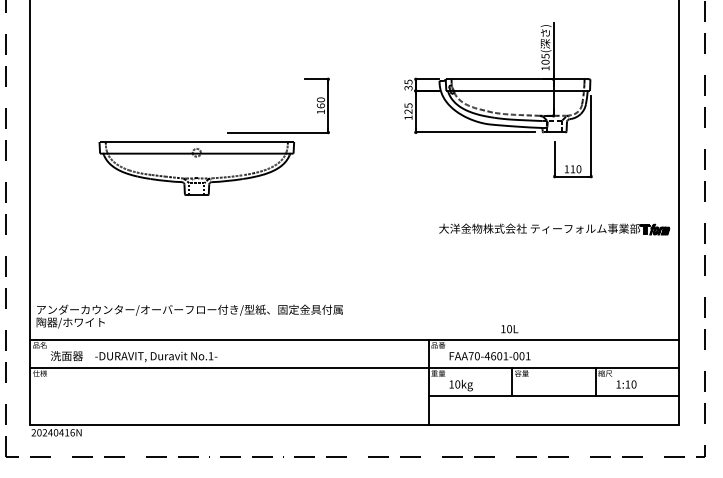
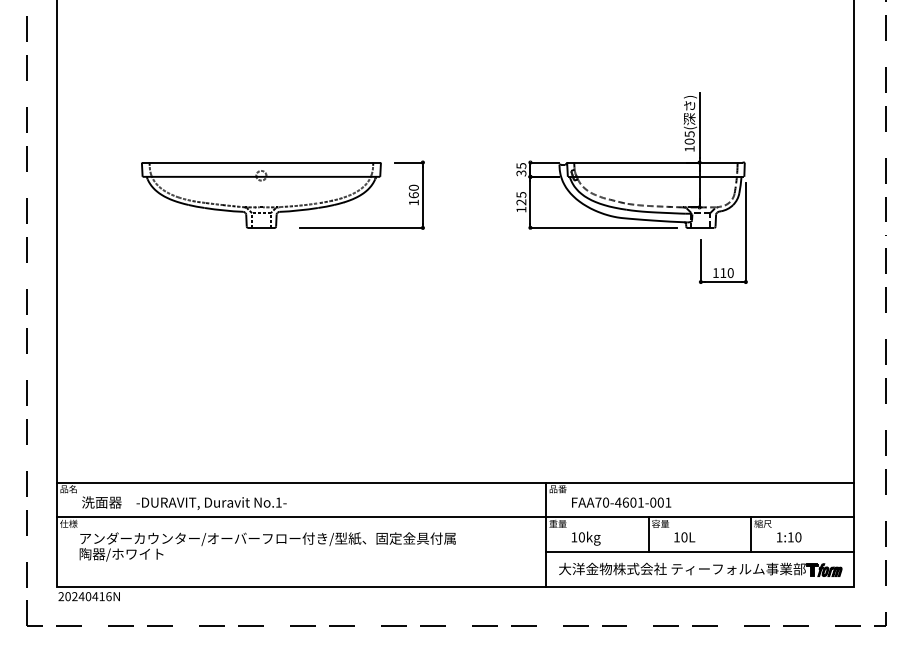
part: (196, 168) -> (261, 195), moved
part: (554, 229) -> (700, 569), moved
text: (189, 316) -> (267, 546), moved
text: (509, 329) -> (684, 537), moved

